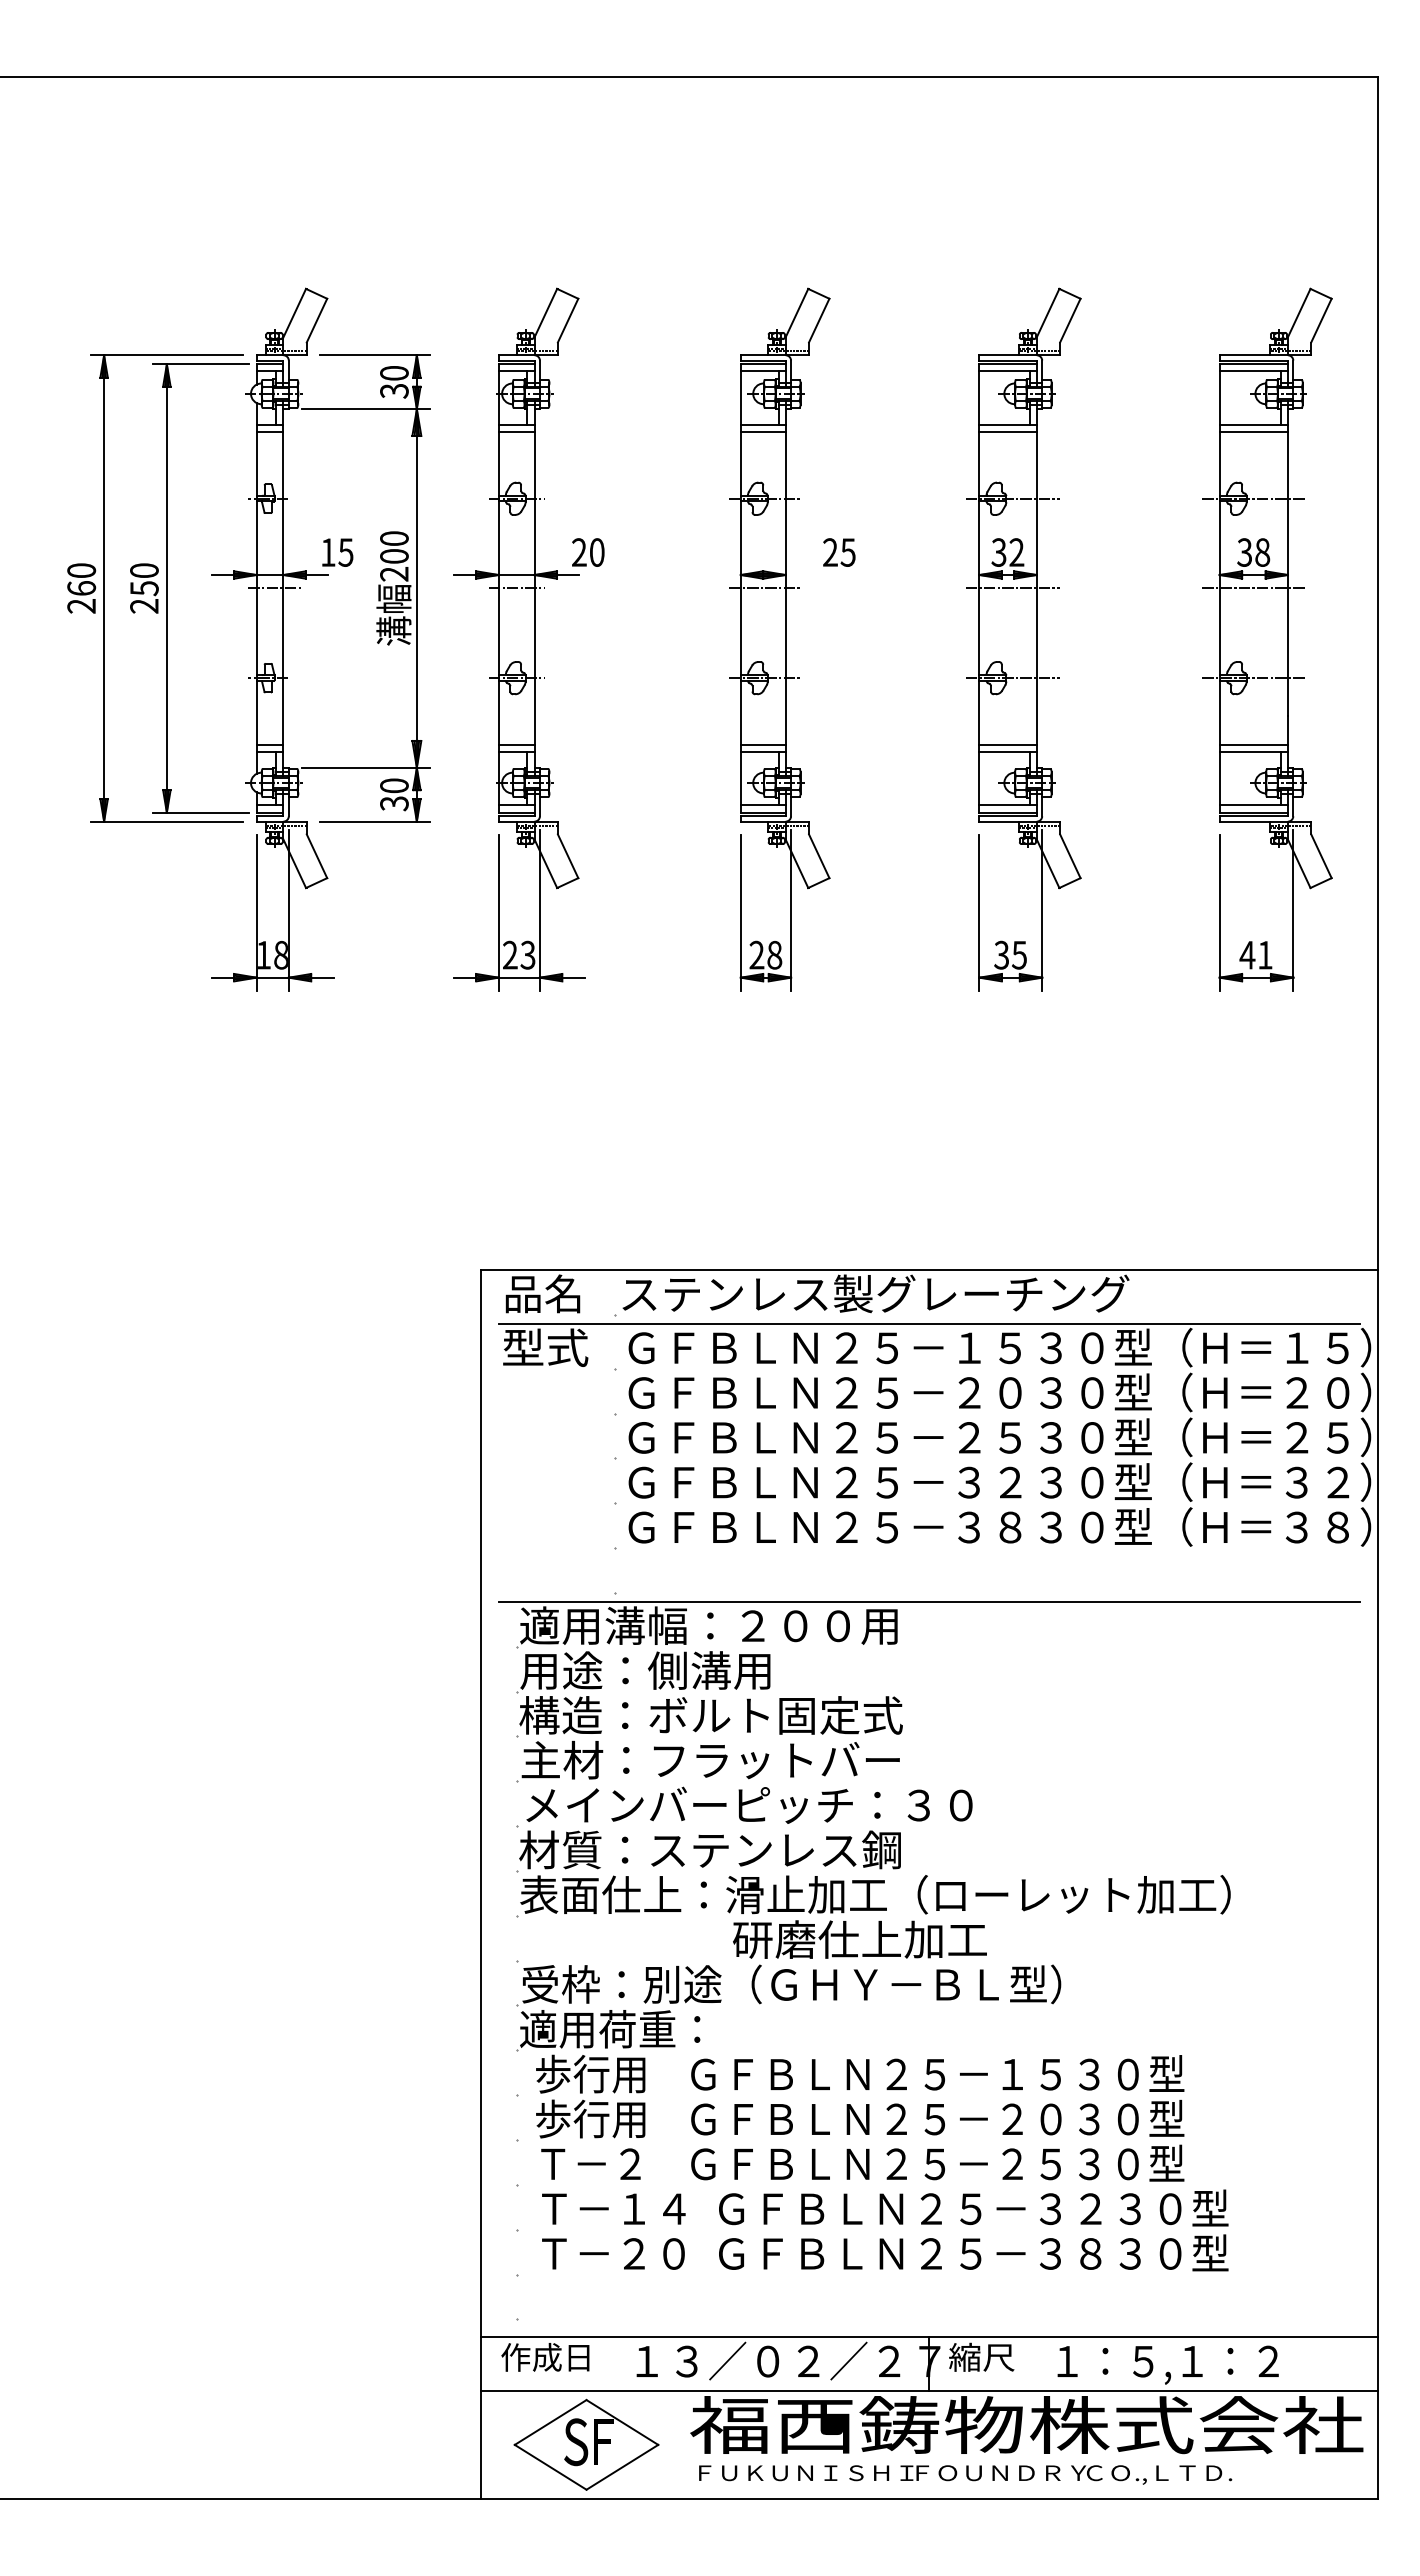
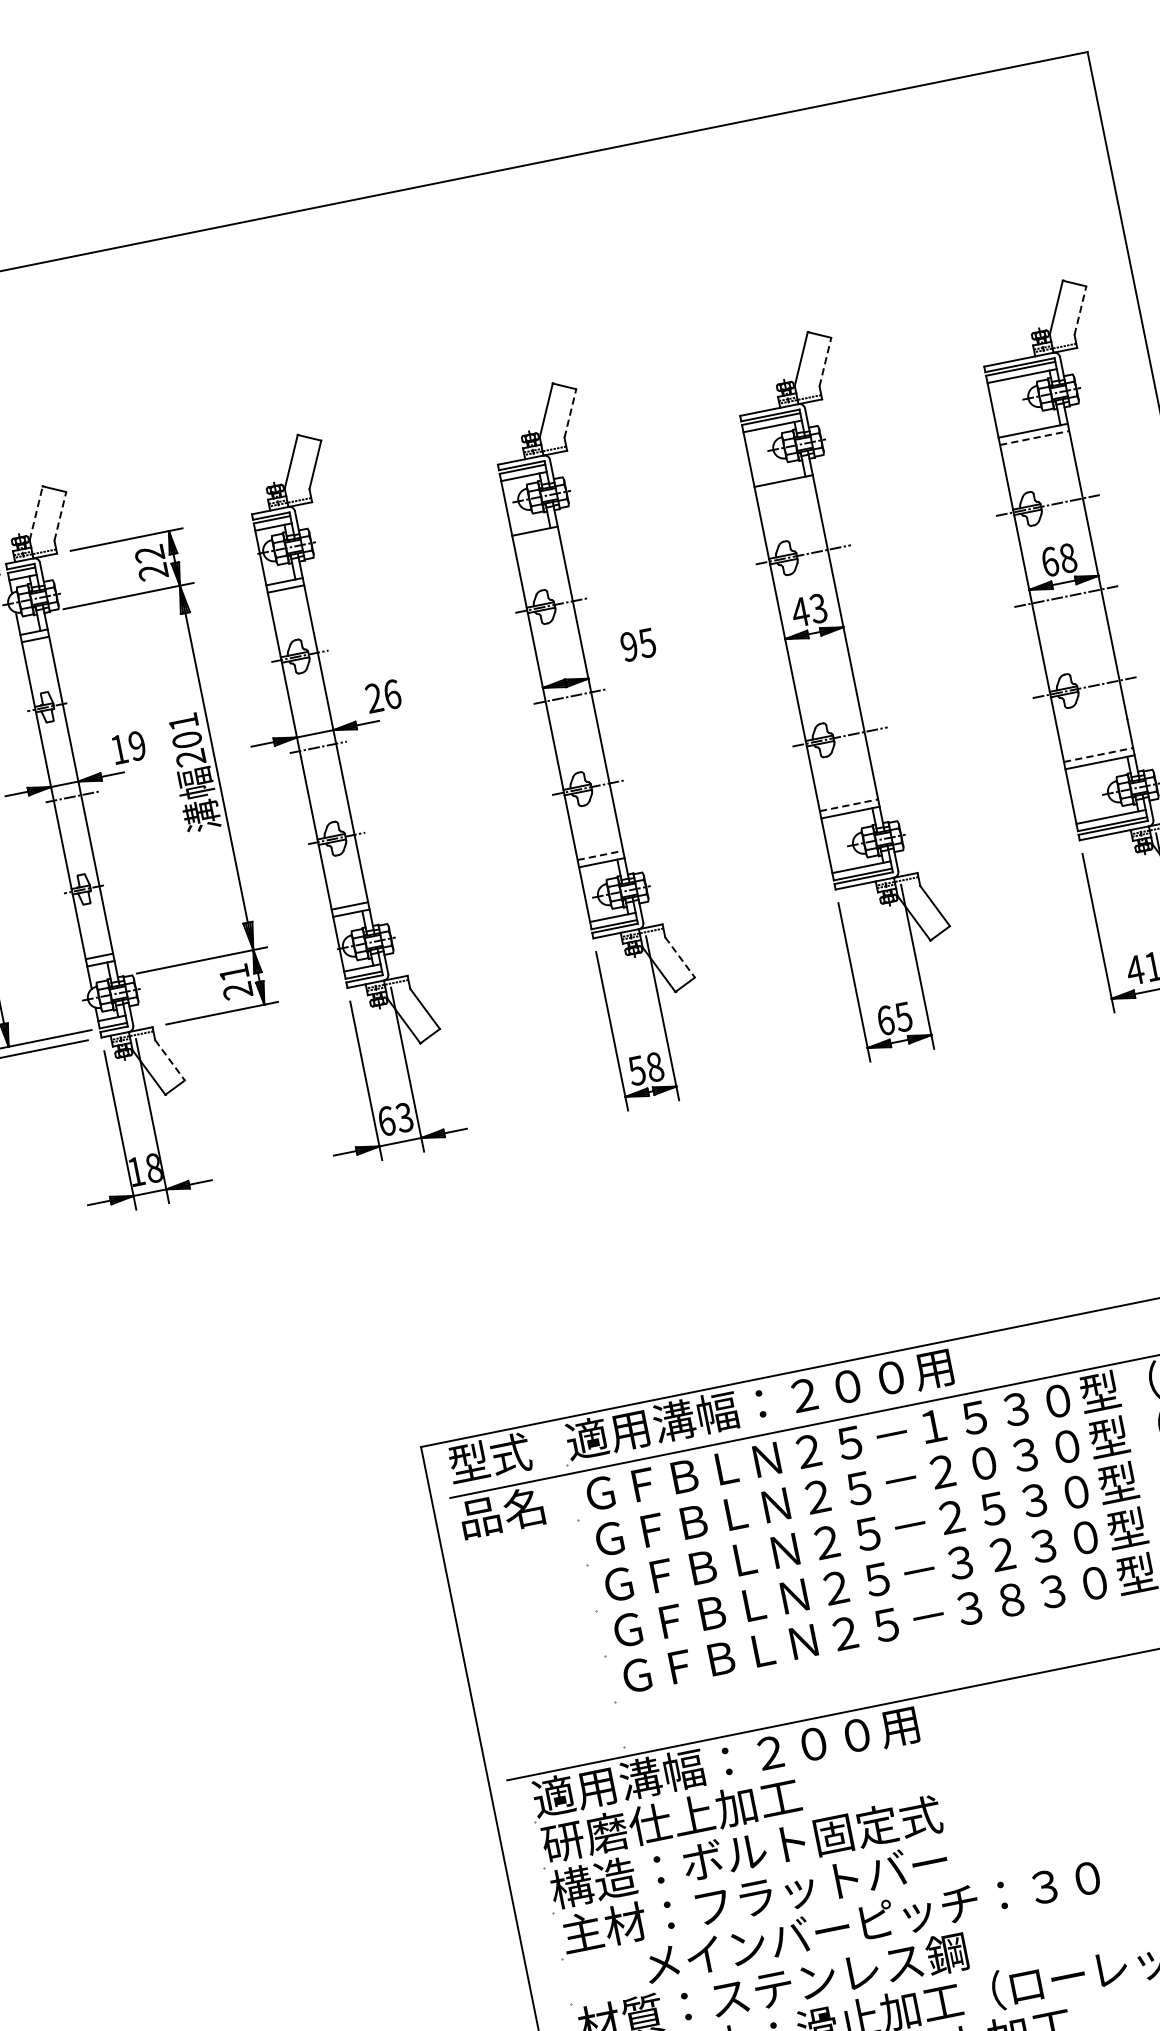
line: (294, 313) -> (36, 513), solid -> dashed
line: (317, 320) -> (60, 516), solid -> dashed
line: (819, 320) -> (570, 413), solid -> dashed
line: (1070, 320) -> (825, 361), solid -> dashed
line: (1321, 320) -> (1080, 310), solid -> dashed
text: (394, 382) -> (151, 563), 30 -> 22
line: (762, 432) -> (535, 538), removed
line: (1007, 432) -> (784, 488), removed
line: (1254, 432) -> (1035, 437), solid -> dashed
text: (394, 538) -> (183, 721), 200 -> 201
text: (345, 552) -> (136, 745), 15 -> 19
text: (597, 552) -> (392, 694), 20 -> 26
text: (830, 552) -> (629, 646), 25 -> 95
text: (1007, 552) -> (809, 610), 32 -> 43
text: (1244, 552) -> (1049, 561), 38 -> 68
line: (1012, 588) -> (821, 645), removed
line: (763, 744) -> (600, 855), solid -> dashed
line: (1008, 744) -> (849, 805), solid -> dashed
line: (1254, 744) -> (1099, 754), solid -> dashed
text: (394, 794) -> (236, 981), 30 -> 21
line: (317, 856) -> (170, 1060), solid -> dashed
line: (819, 856) -> (680, 957), solid -> dashed
text: (510, 954) -> (386, 1120), 23 -> 63
text: (756, 954) -> (636, 1070), 28 -> 58
text: (1001, 954) -> (885, 1019), 35 -> 65
text: (543, 1293) -> (489, 1457), 品名 -> 型式
text: (874, 1293) -> (825, 1390), ステンレス製グレーチング -> 適用溝幅：２００用
text: (545, 1347) -> (502, 1512), 型式 -> 品名
text: (646, 1670) -> (671, 1819), 用途：側溝用 -> 研磨仕上加工
text: (749, 1804) -> (872, 1920), moved

